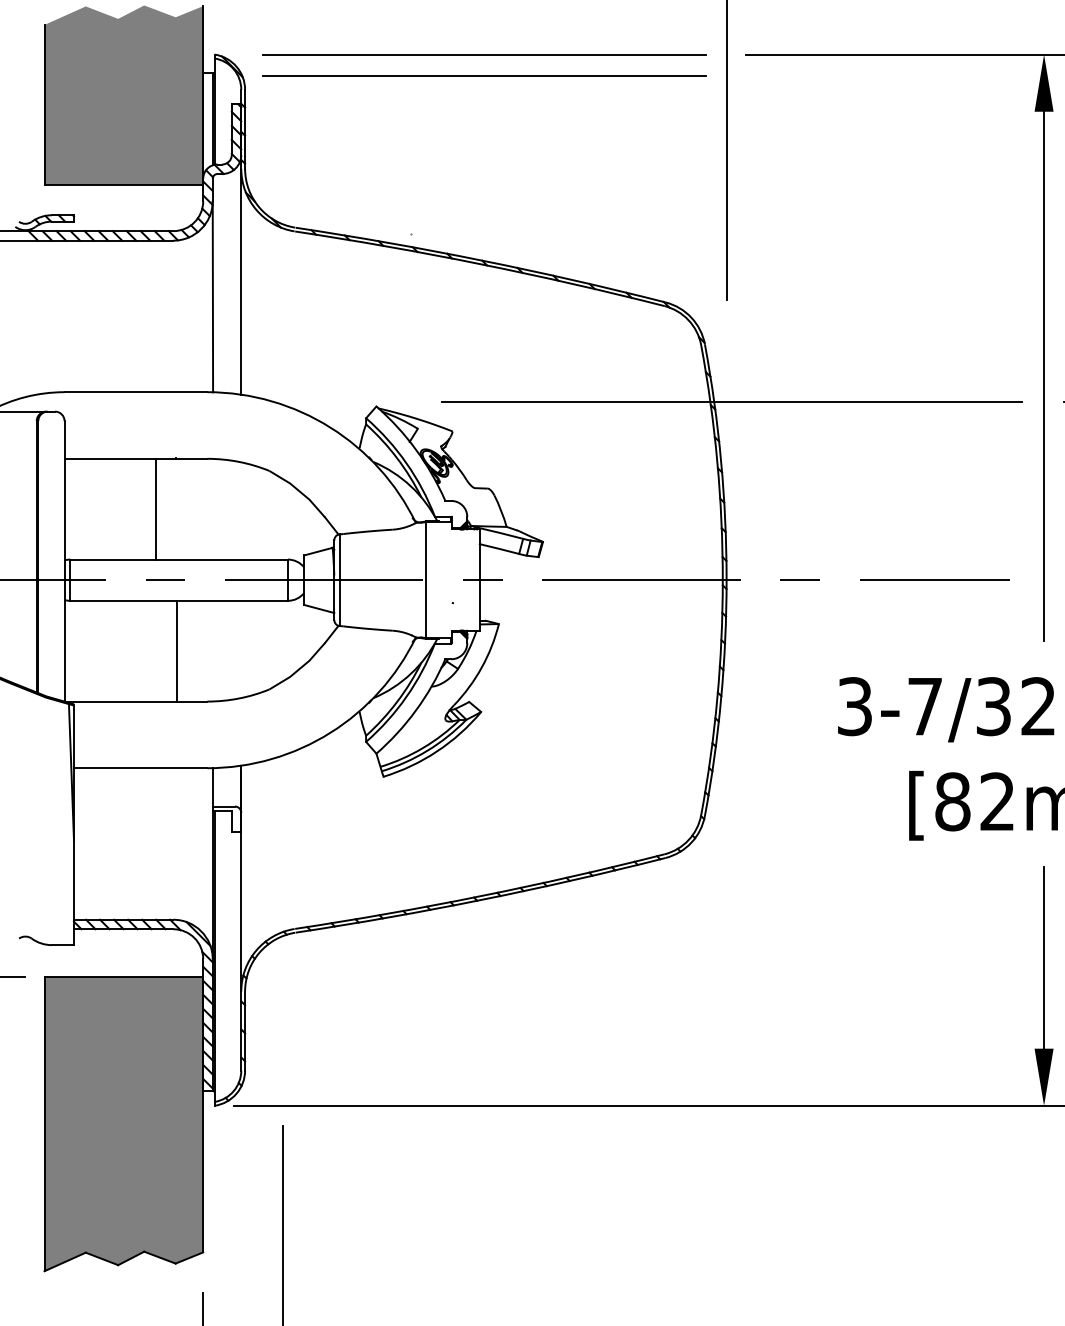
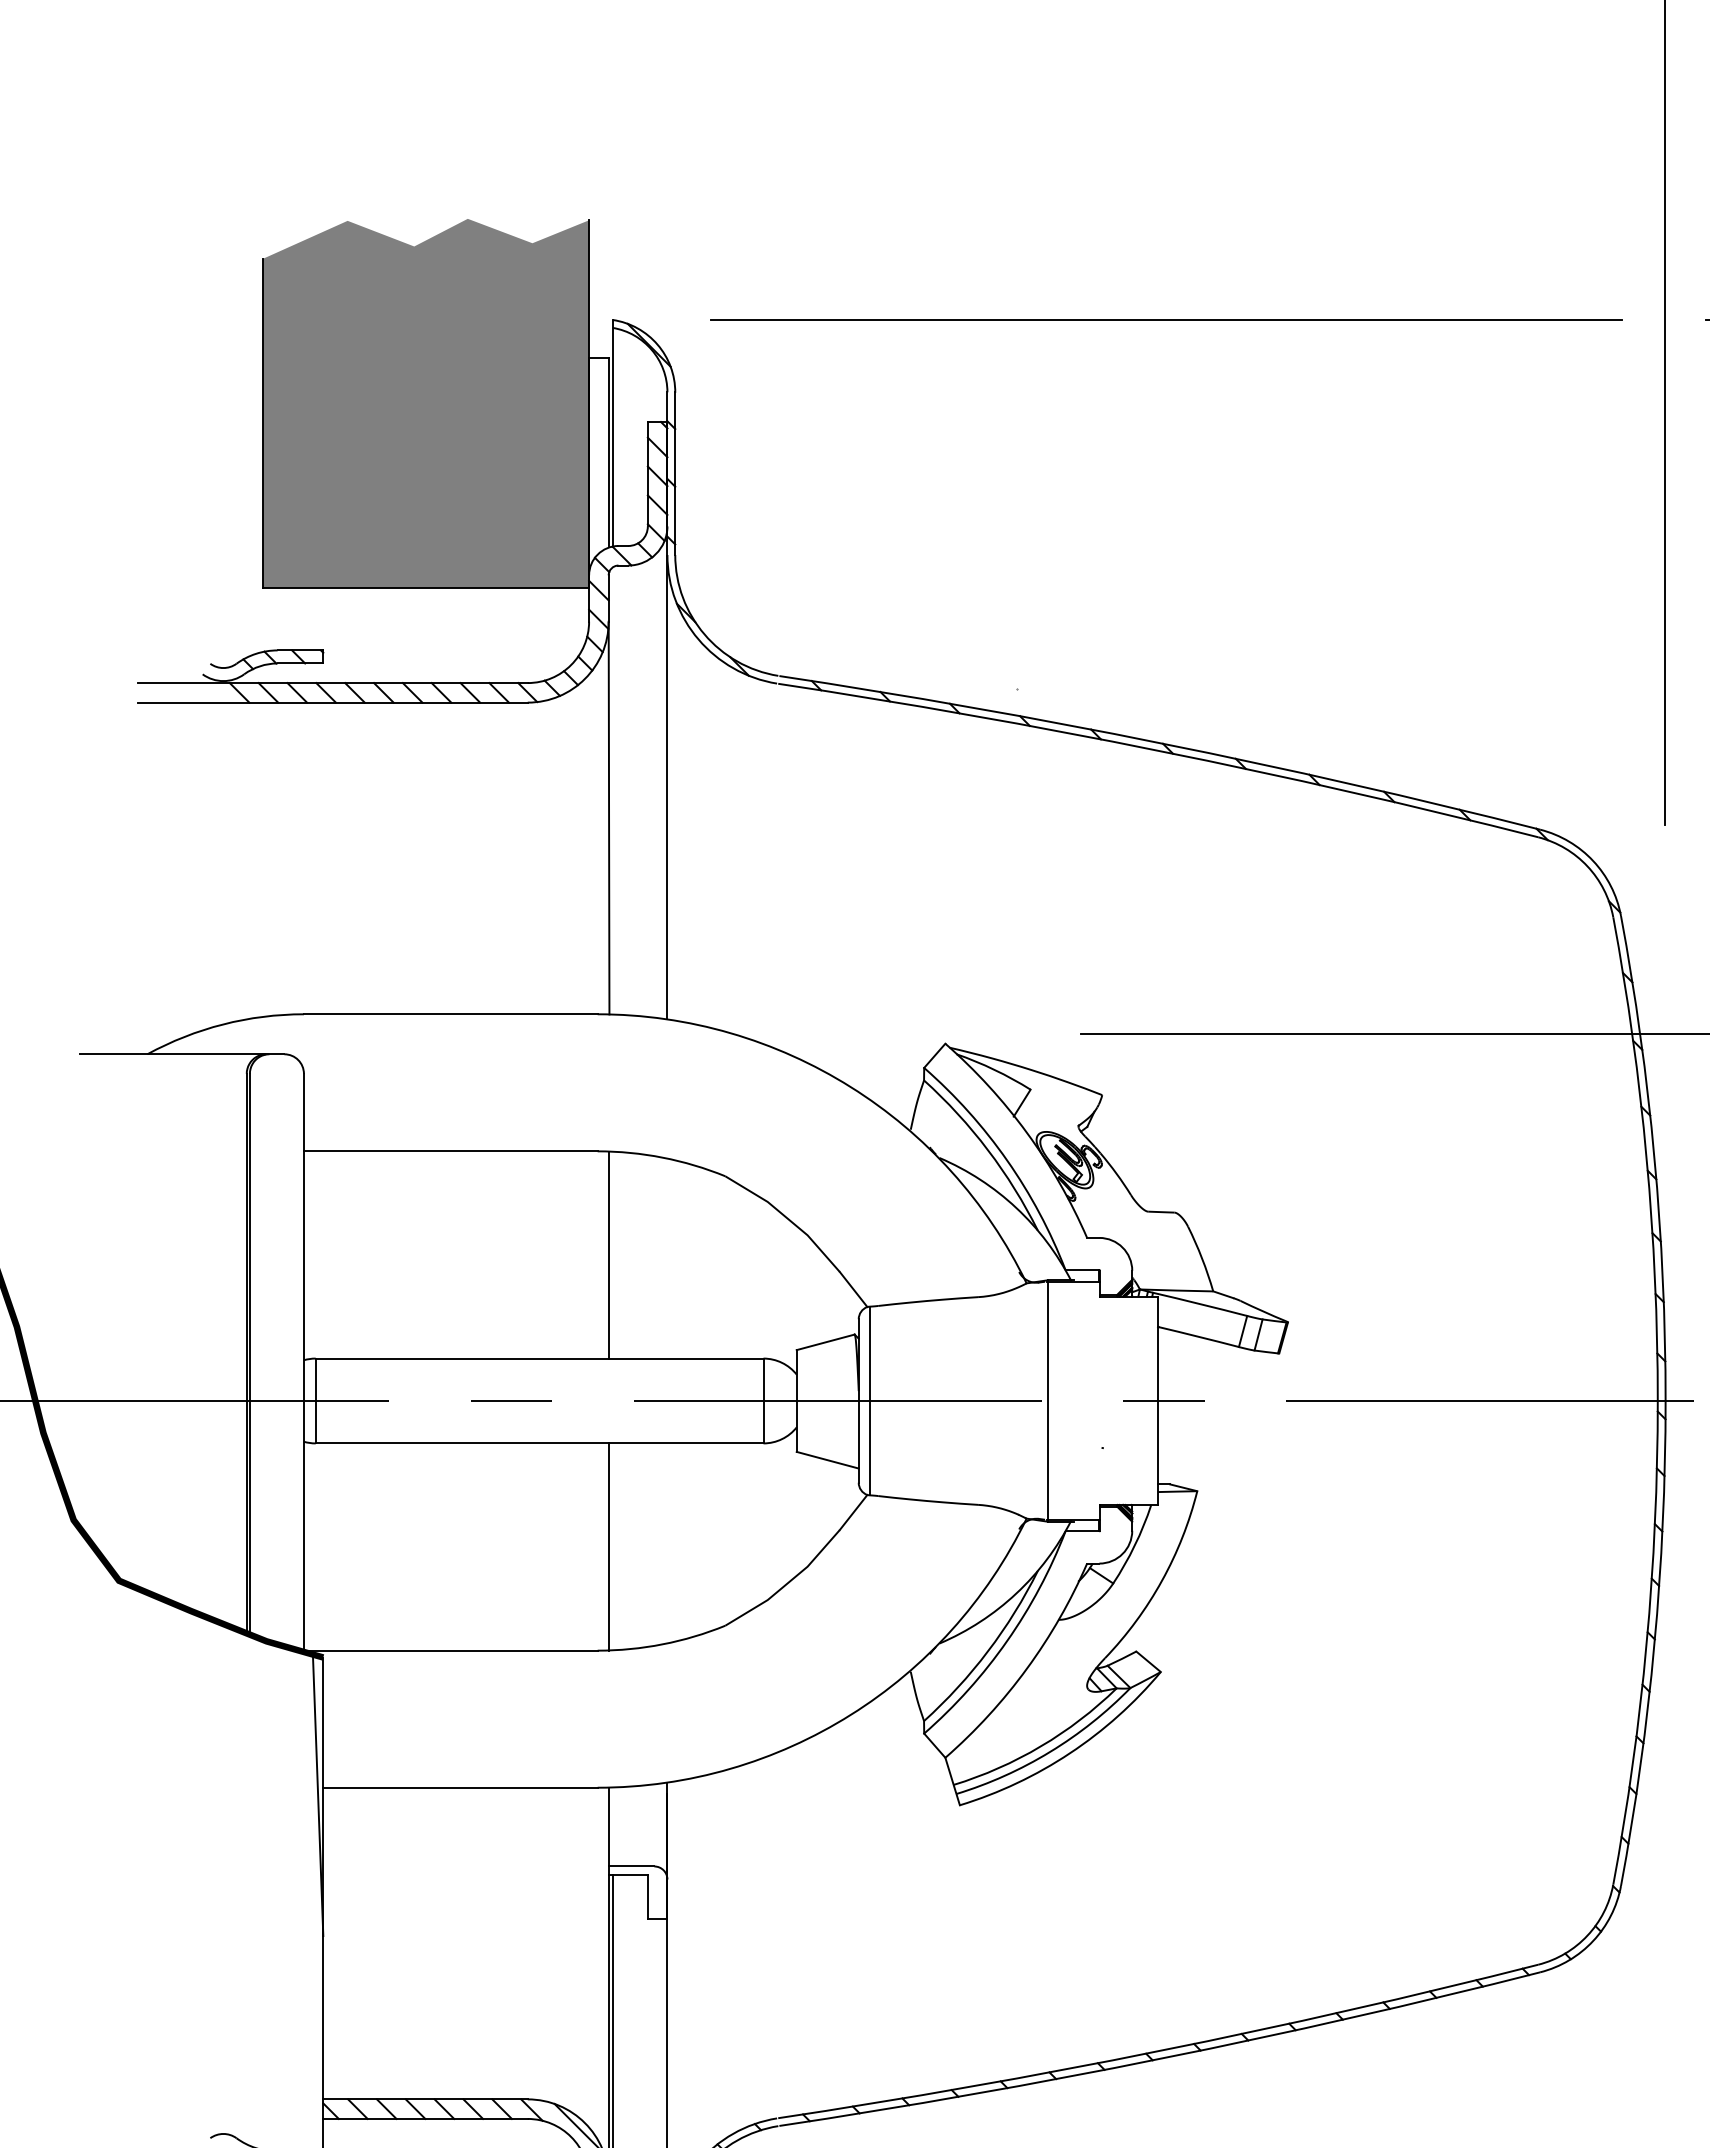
line: (484, 75) -> (1167, 362), removed
line: (155, 508) -> (608, 1253), moved
line: (176, 650) -> (608, 1545), moved

